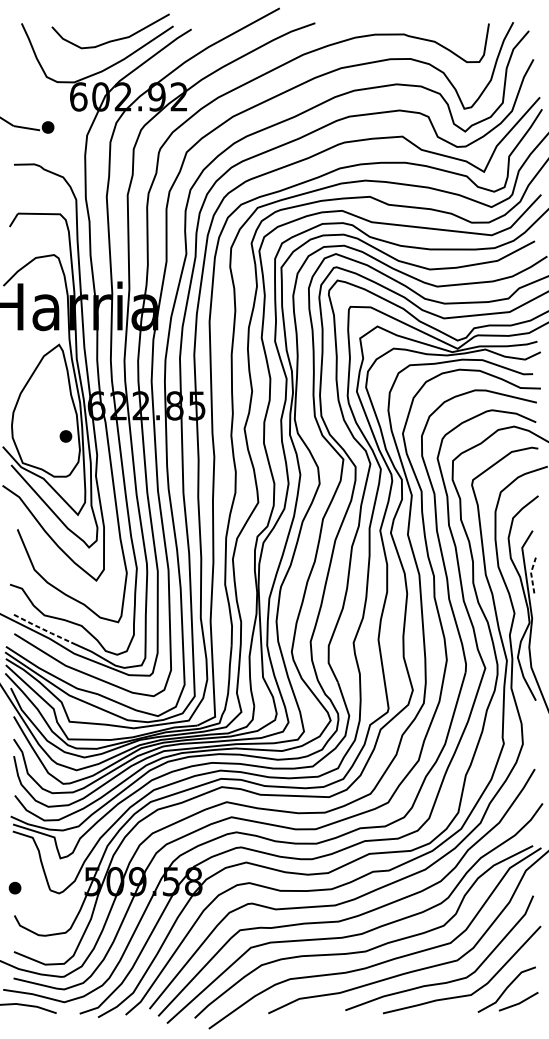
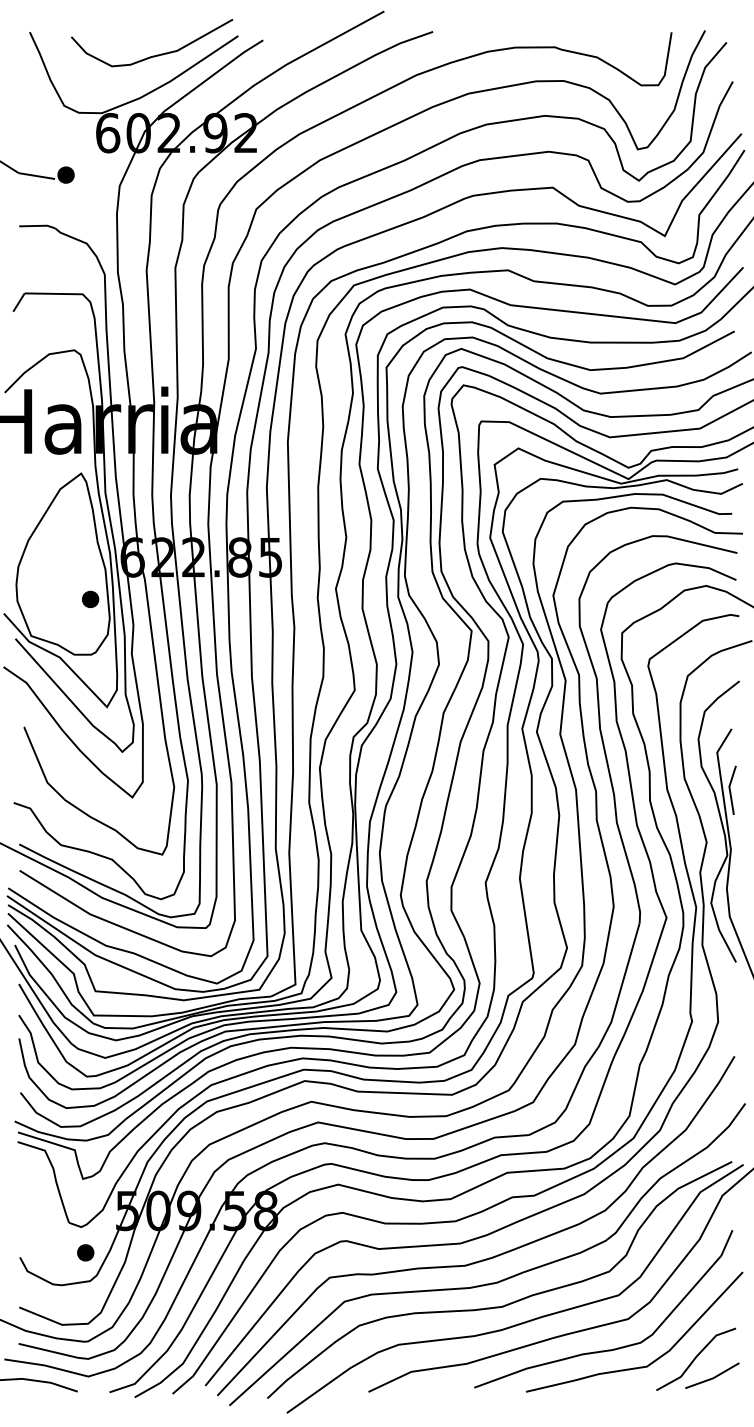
line: (531, 574) -> (729, 789), dashed -> solid
line: (42, 629) -> (58, 864), dashed -> solid
part: (14, 887) -> (85, 1252), moved

